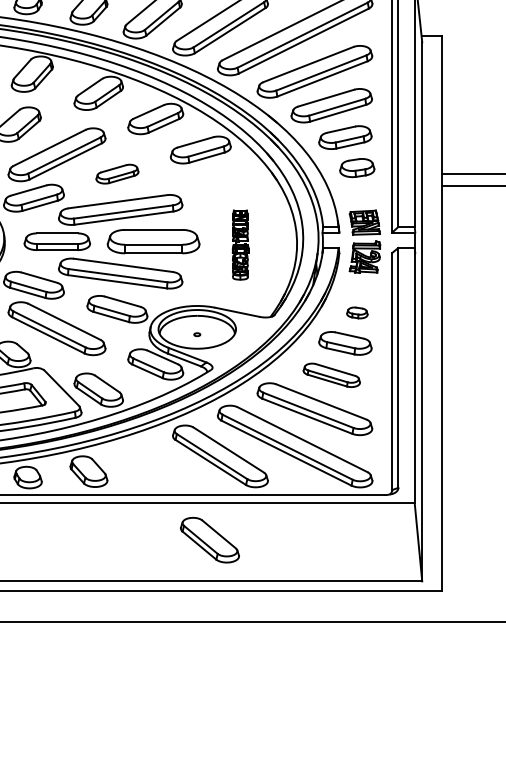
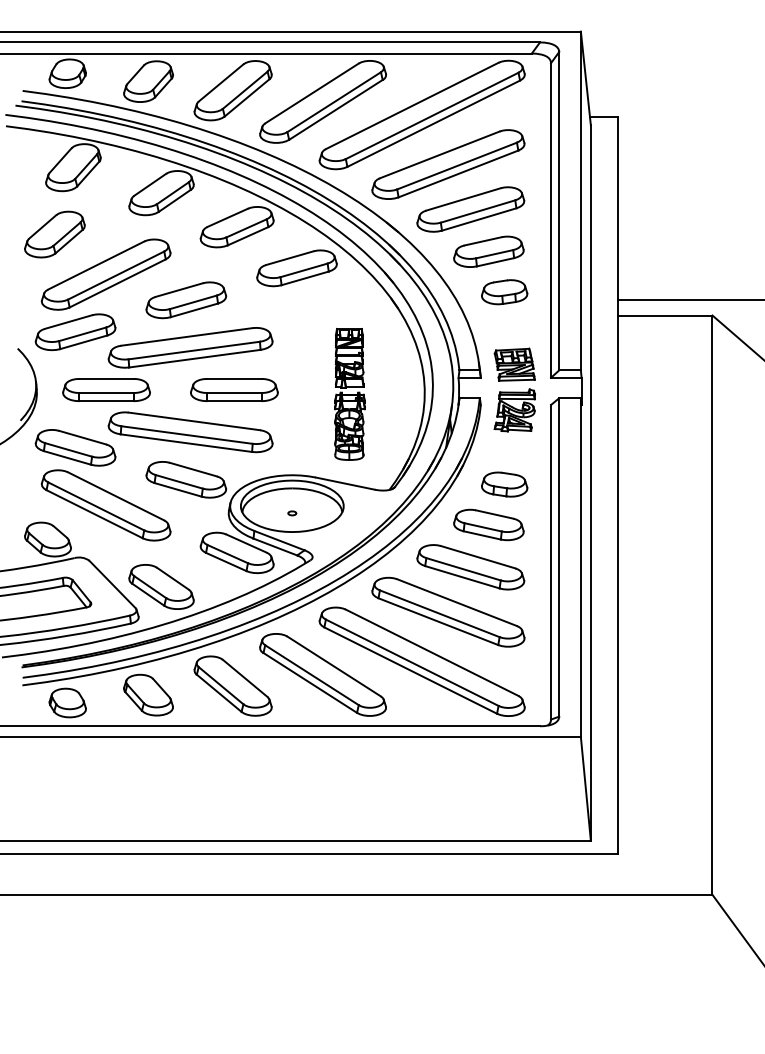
part: (117, 174) -> (186, 300), size x1.43
part: (153, 242) -> (234, 390), size x0.71
part: (240, 245) -> (349, 394), size x1.43
part: (357, 312) -> (504, 484), size x1.67
part: (331, 375) -> (470, 567), size x1.43
part: (209, 539) -> (232, 685), moved

